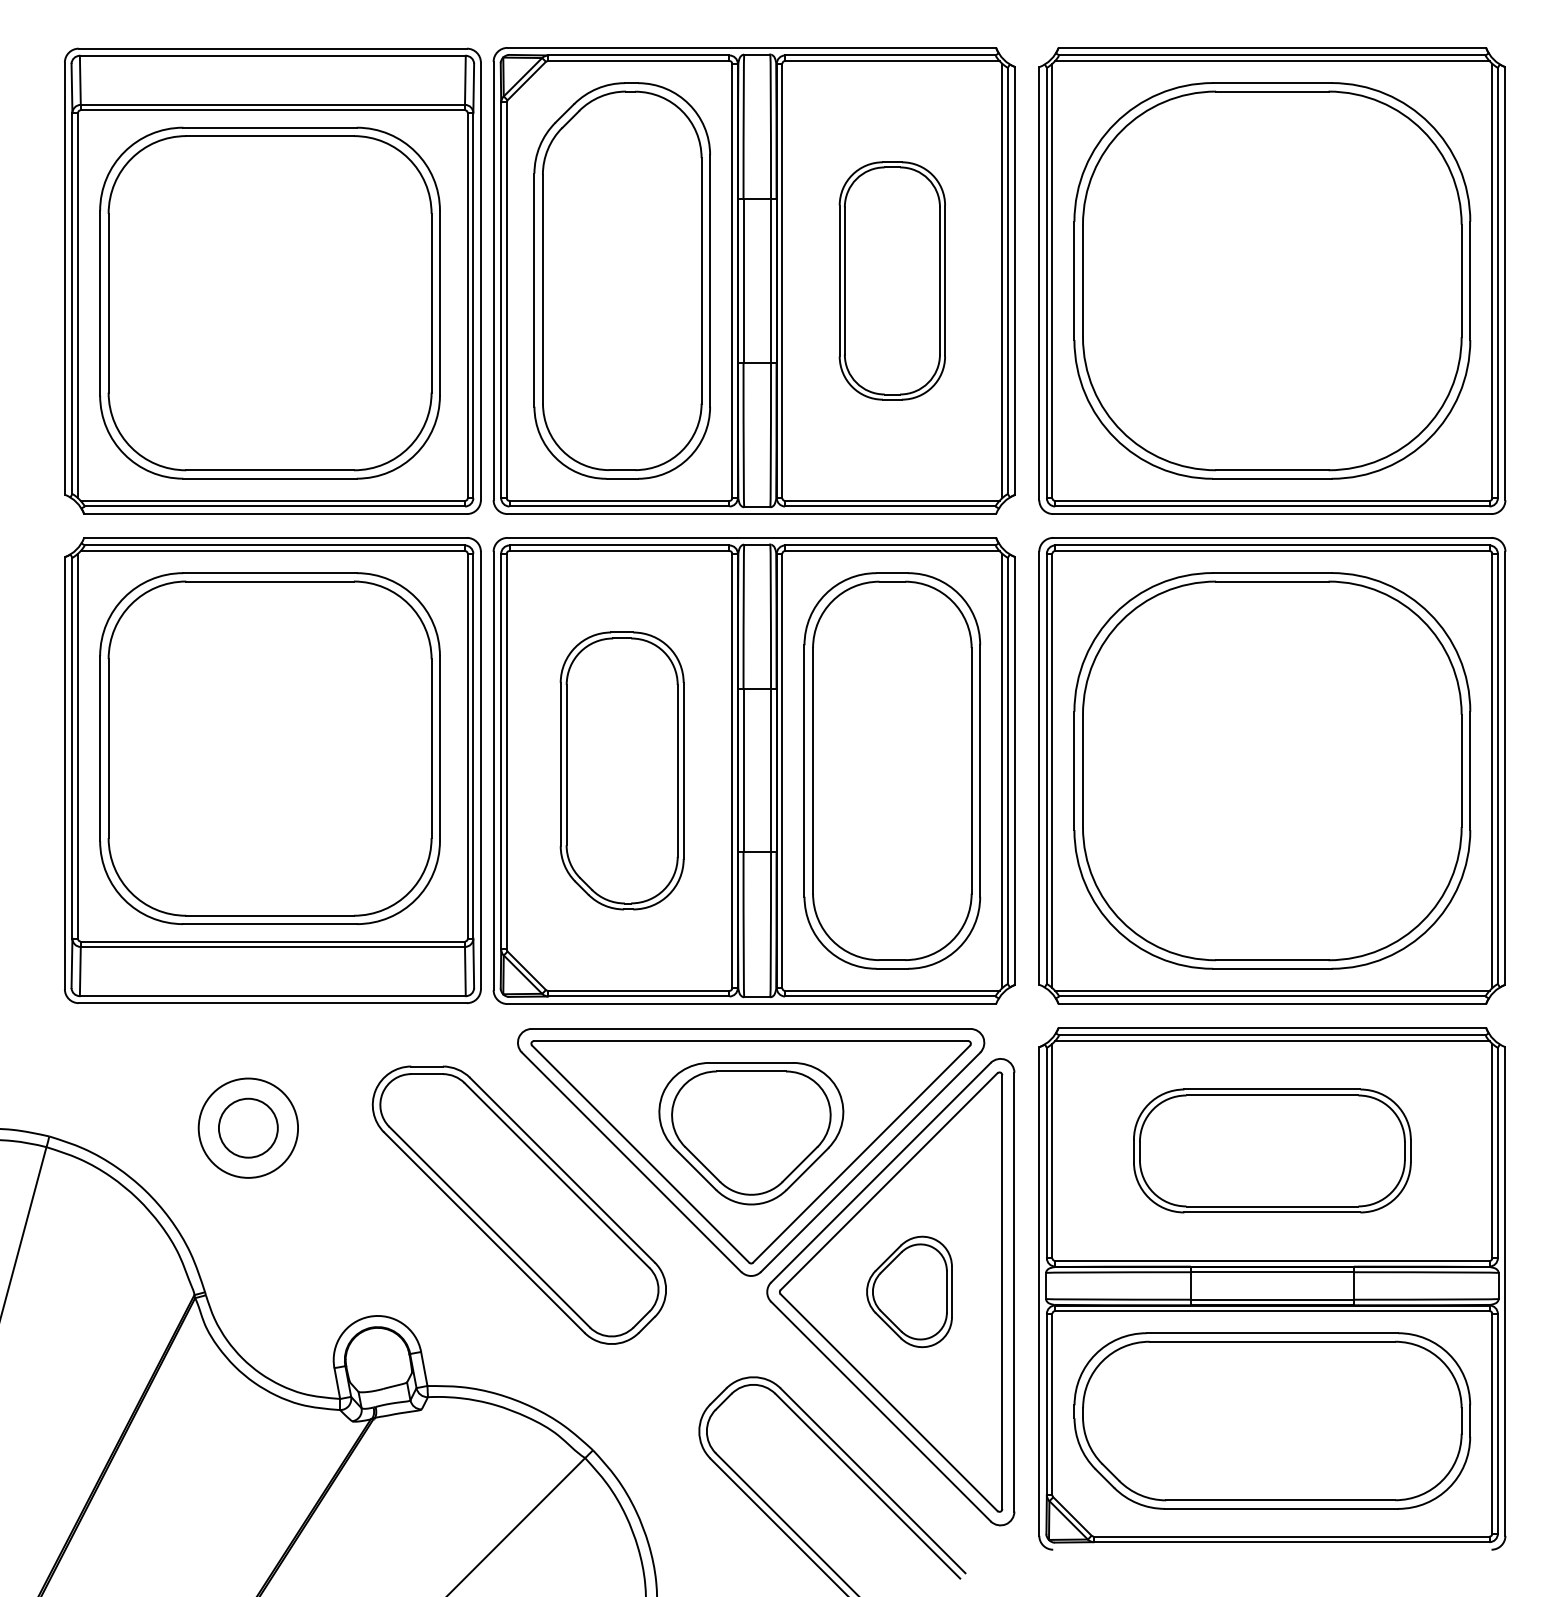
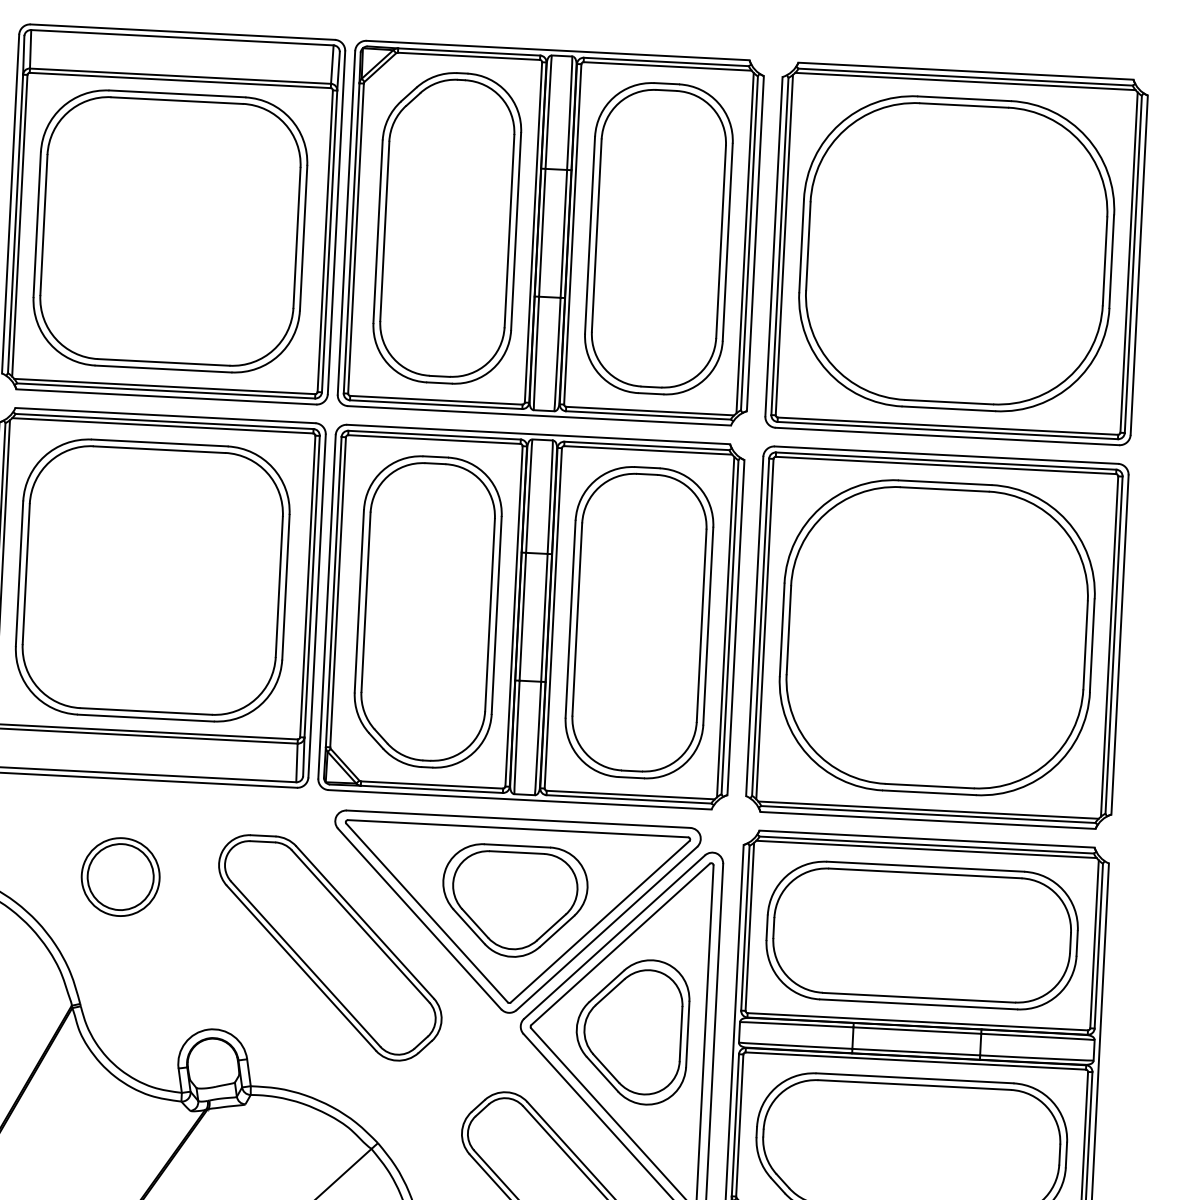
part: (892, 280) -> (659, 238), size x1.67
part: (621, 770) -> (427, 611), size x1.43
circle: (248, 1128) -> (120, 877), size x1.43
part: (1272, 1150) -> (922, 935), size x1.43
part: (909, 1291) -> (632, 1031), size x1.67

